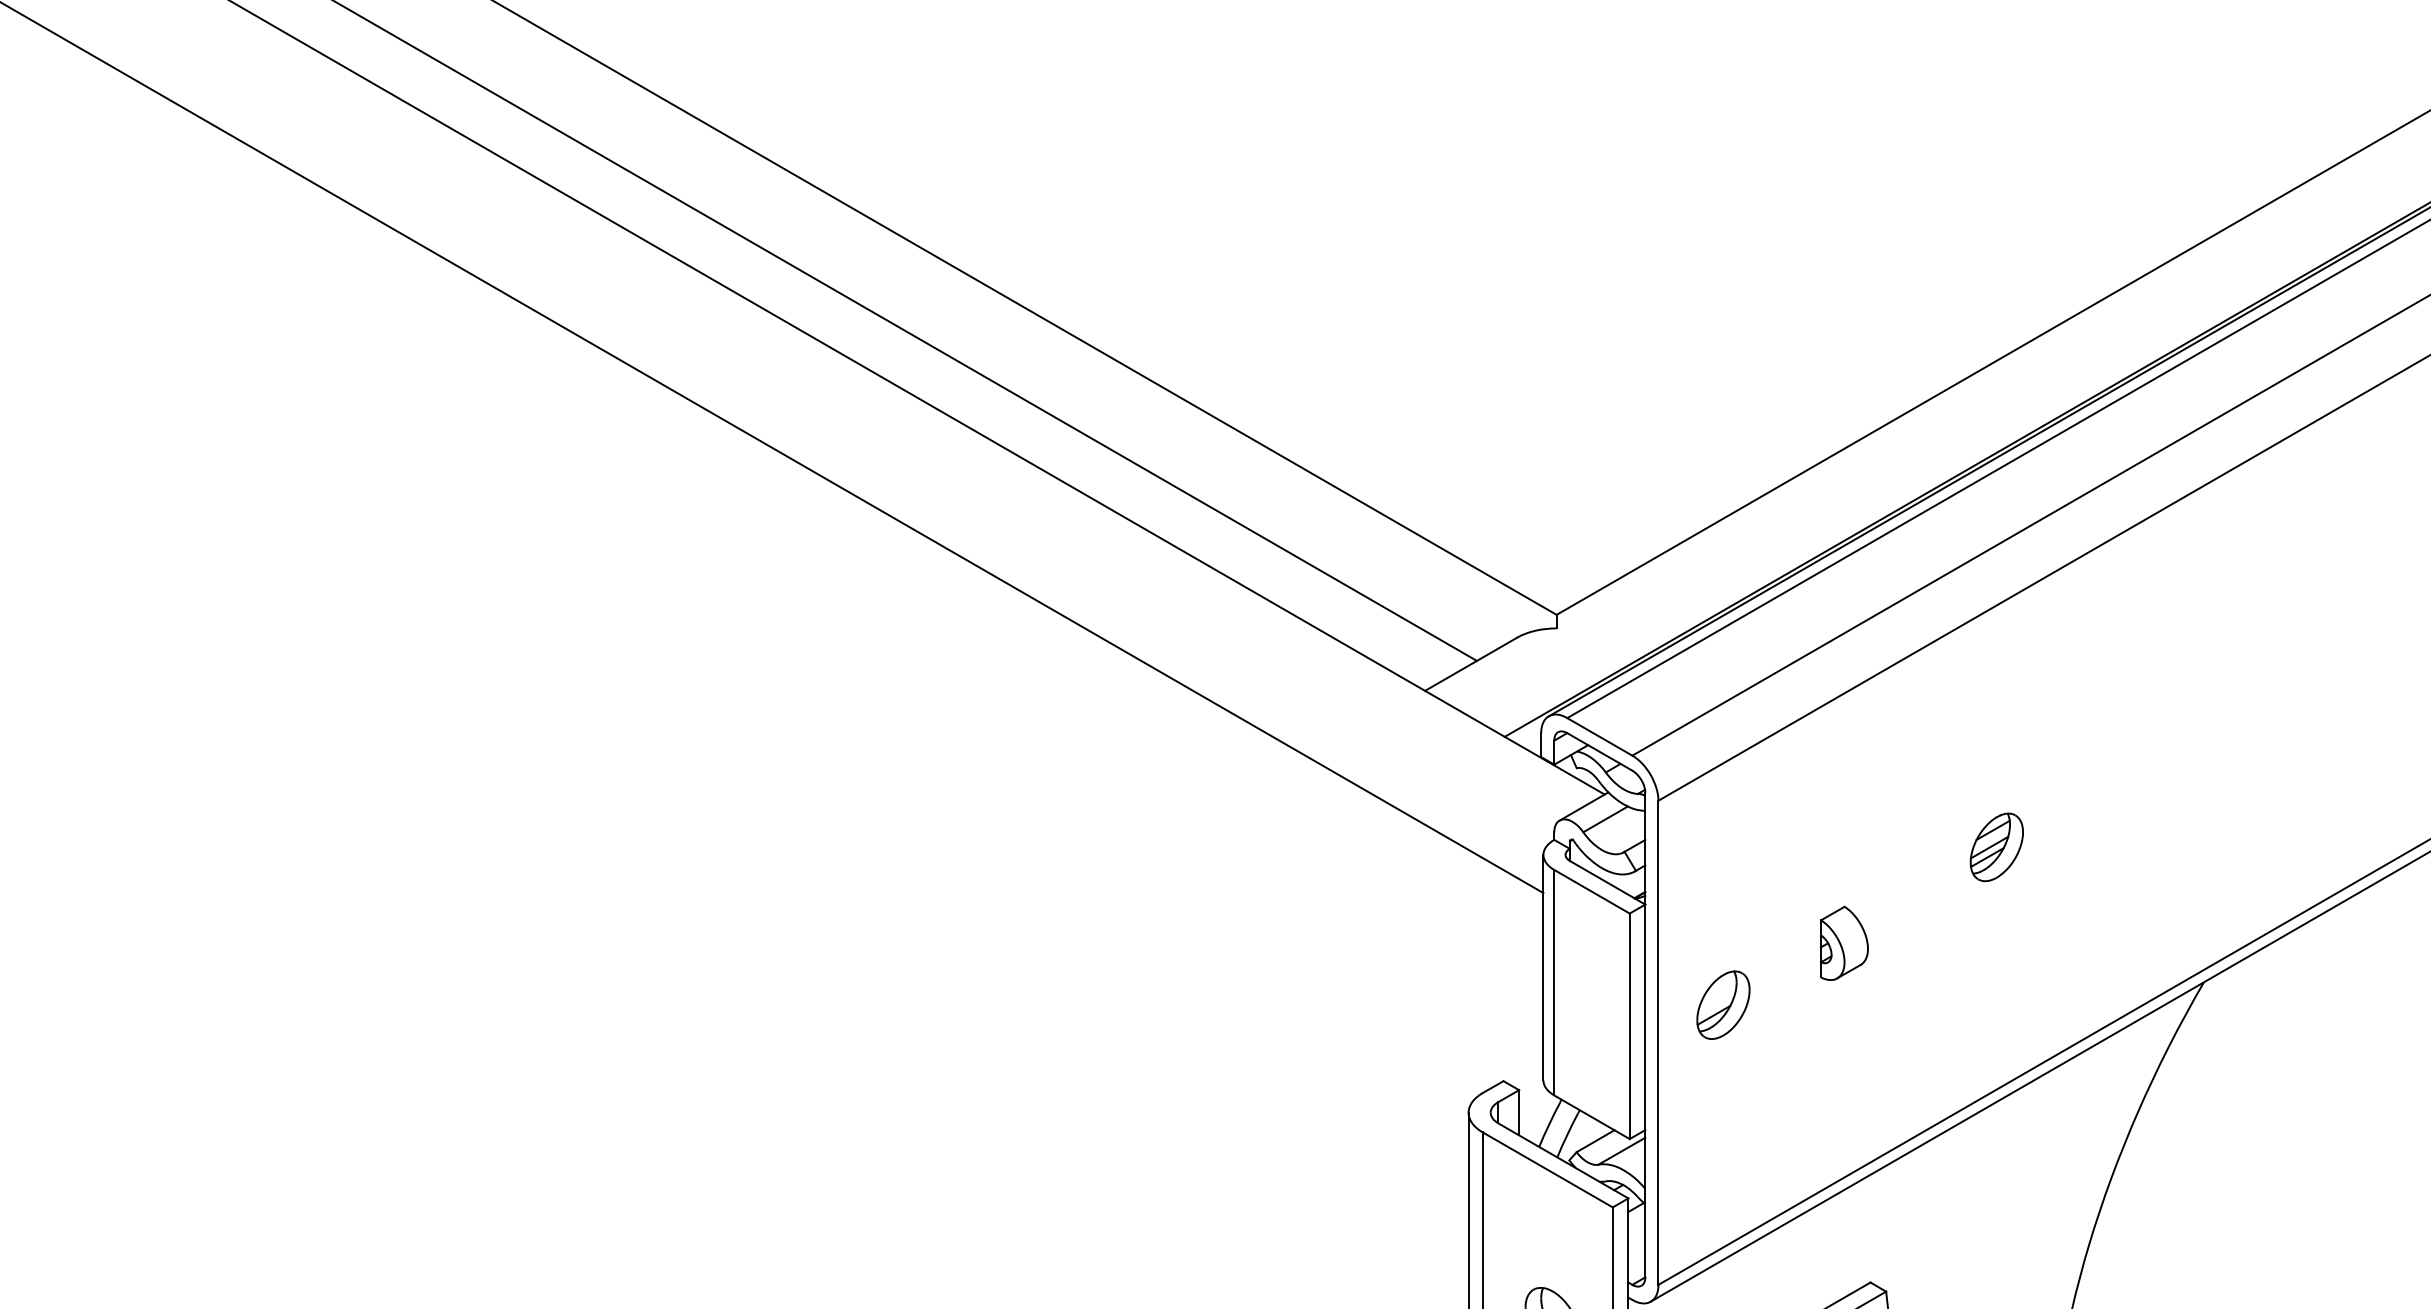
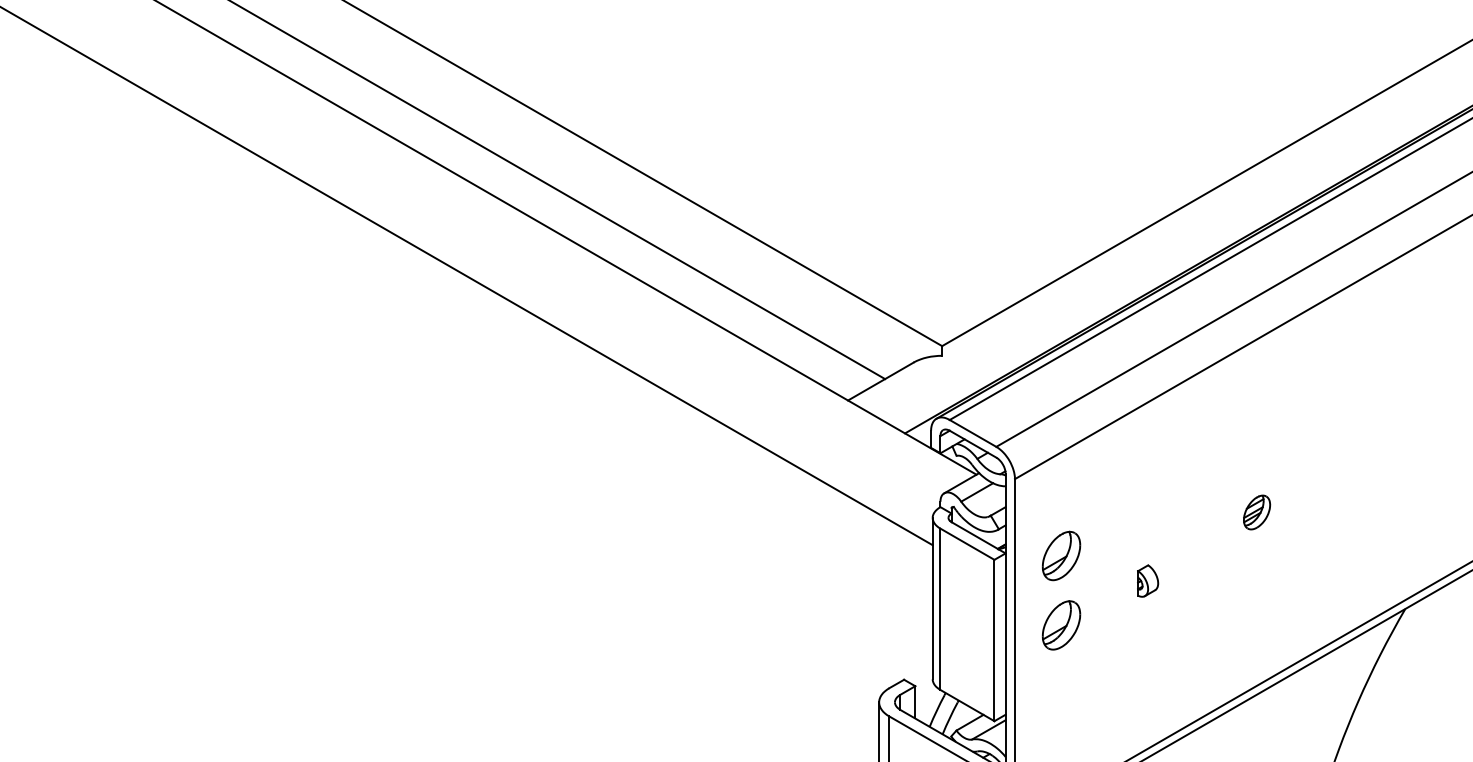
part: (1996, 847) -> (1256, 512), size x0.7
part: (1723, 907) -> (1061, 555), added
part: (1844, 942) -> (1148, 580), size x0.6

